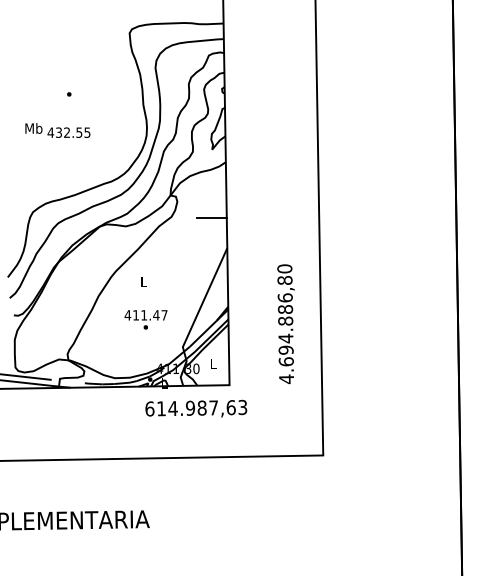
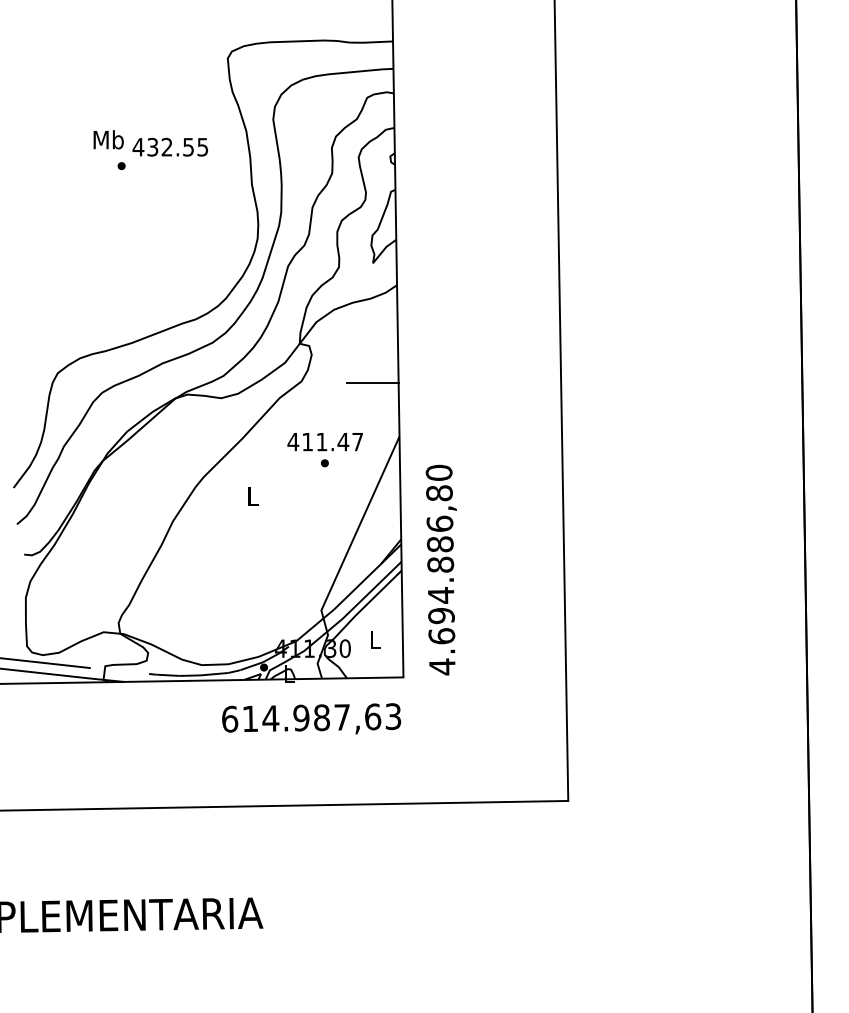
text: (57, 130) -> (150, 143), moved
text: (145, 319) -> (324, 449), moved
text: (285, 324) -> (440, 570), moved
text: (196, 408) -> (311, 718), moved

